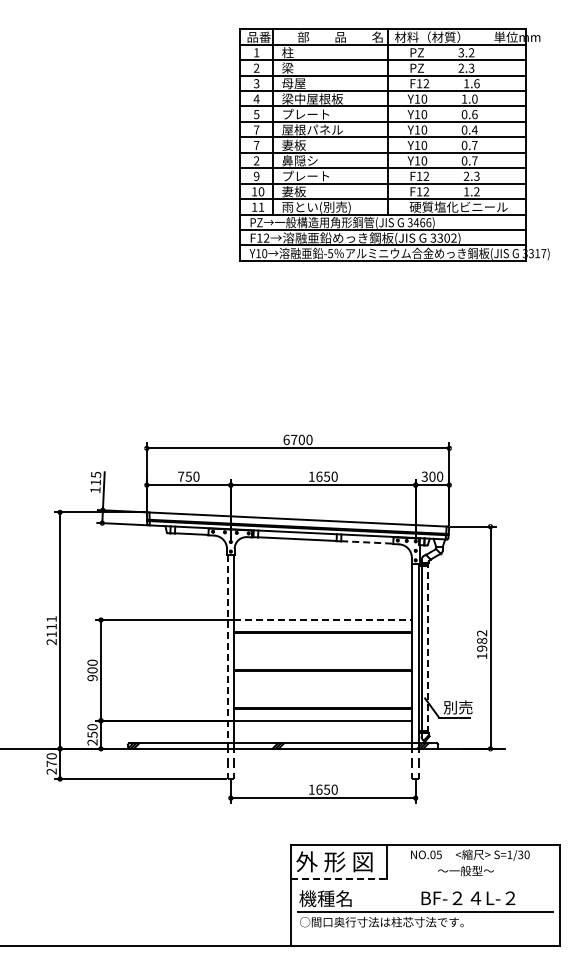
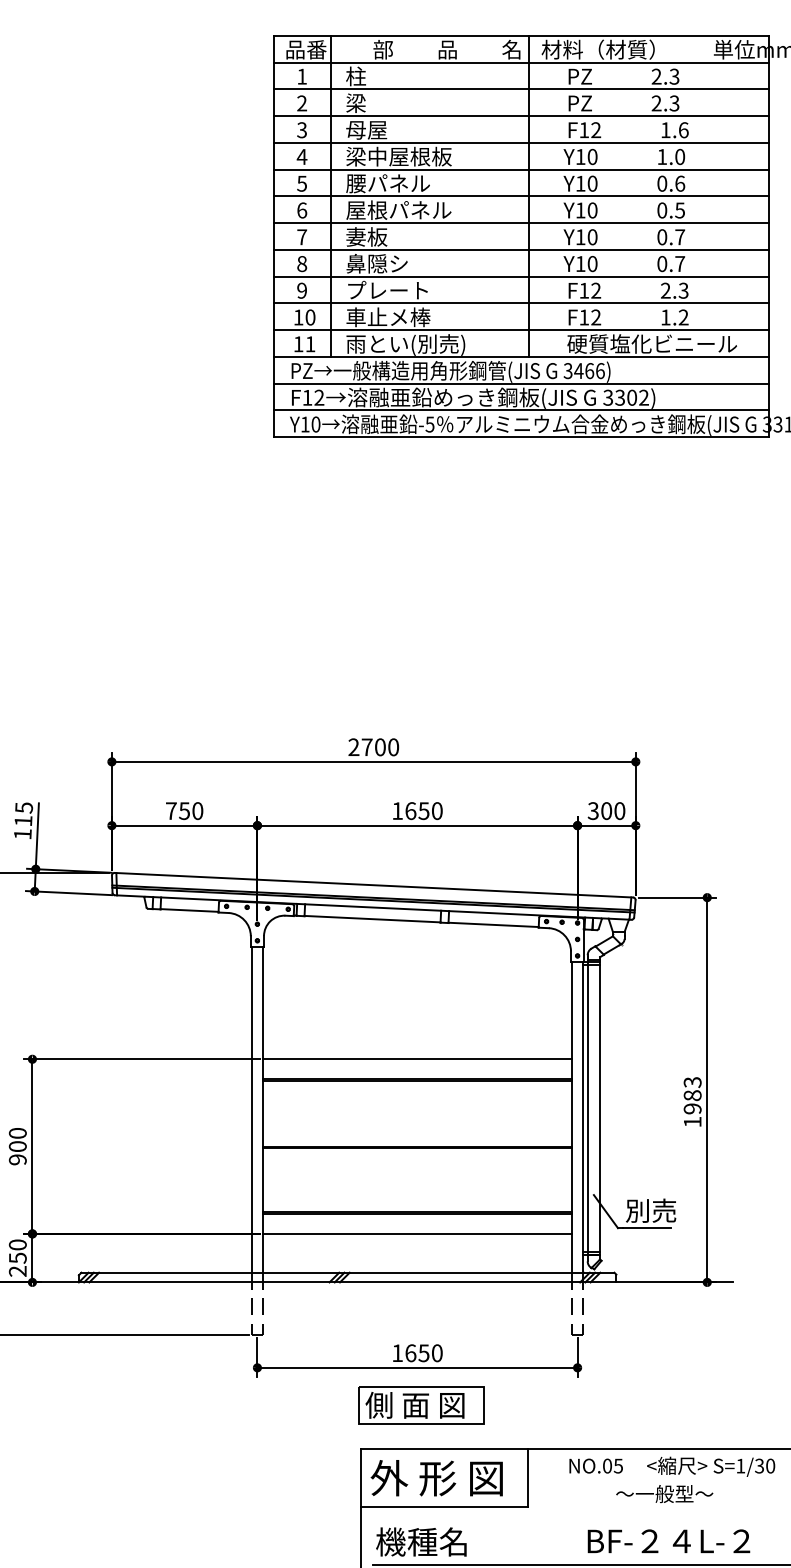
text: (466, 53) -> (665, 77), 3.2 -> 2.3
text: (306, 114) -> (388, 183), プレート -> 腰パネル
text: (256, 129) -> (301, 209), 7 -> 6
text: (474, 129) -> (679, 209), 0.4 -> 0.5
text: (256, 160) -> (301, 263), 2 -> 8
text: (306, 191) -> (388, 316), 妻板 -> 車止メ棒
text: (286, 439) -> (353, 746), 6700 -> 2700
line: (367, 542) -> (494, 924), dashed -> solid
line: (323, 620) -> (417, 1060), dashed -> solid
text: (482, 633) -> (693, 1082), 1982 -> 1983
line: (428, 647) -> (599, 1106), dashed -> solid
line: (227, 649) -> (251, 1110), dashed -> solid
part: (325, 819) -> (421, 1404), added
line: (339, 878) -> (445, 1507), dashed -> solid

